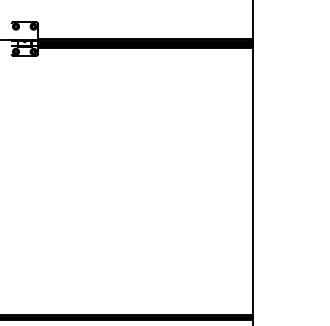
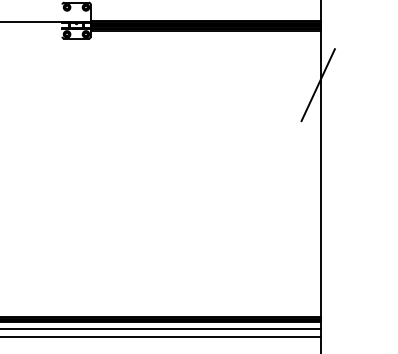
line: (249, 99) -> (317, 85), added

